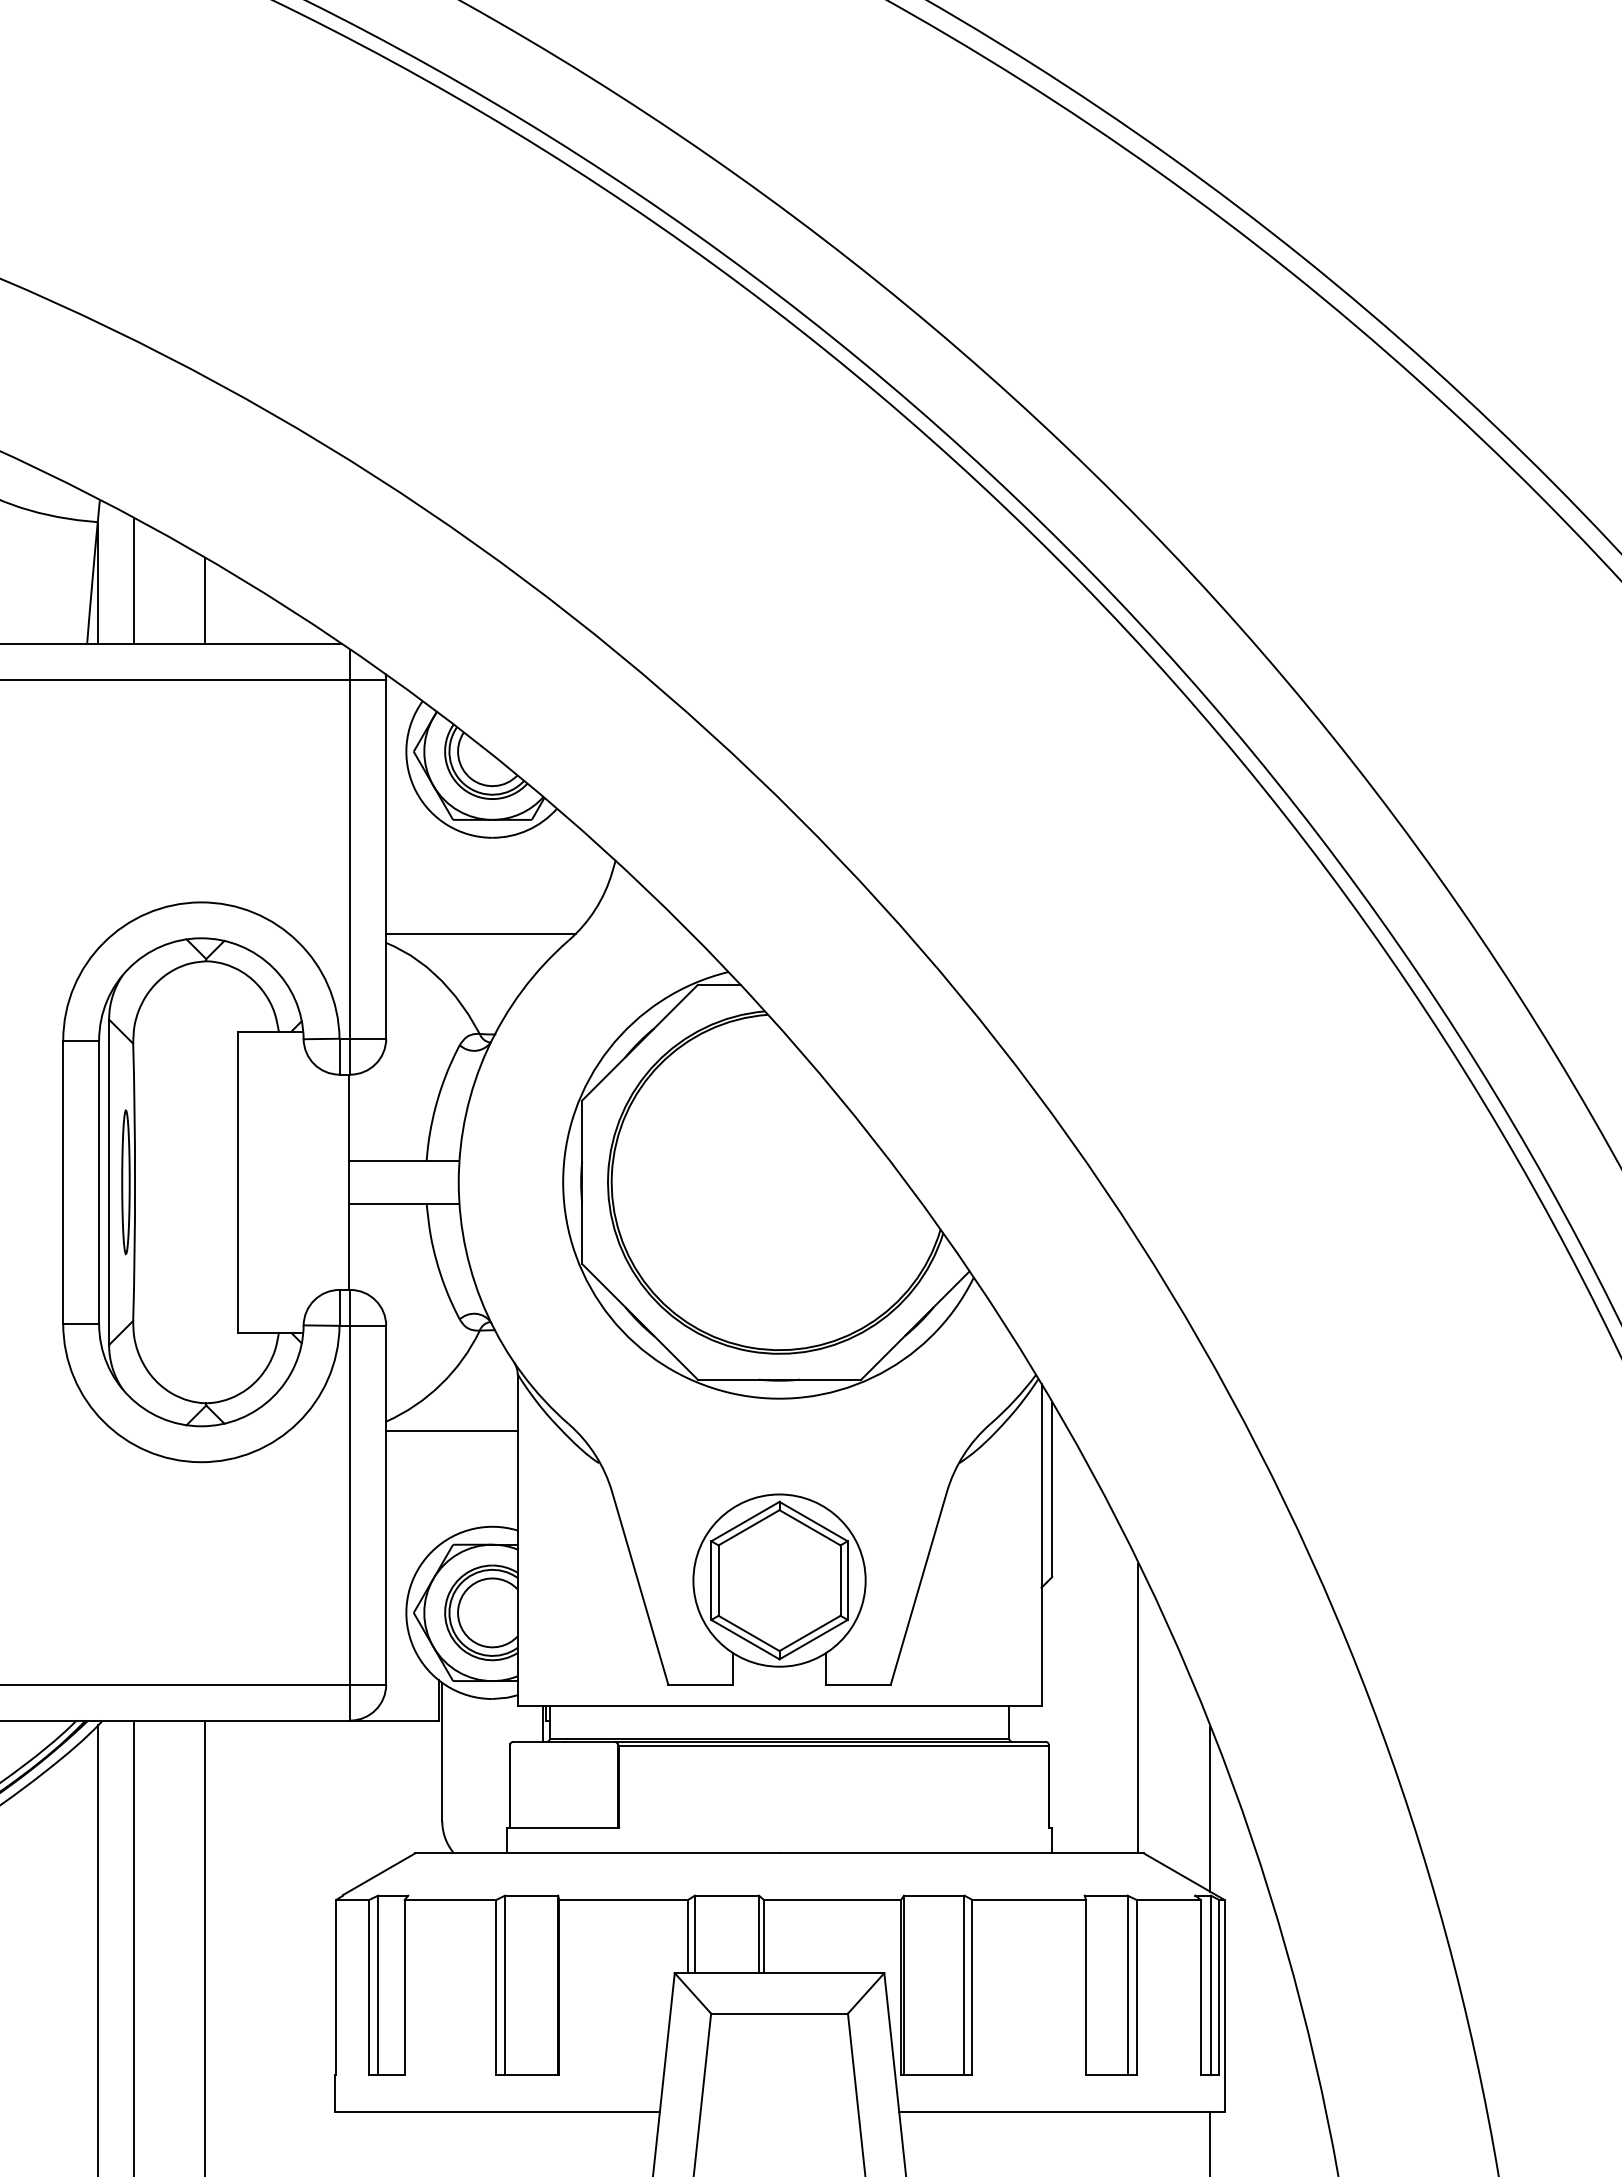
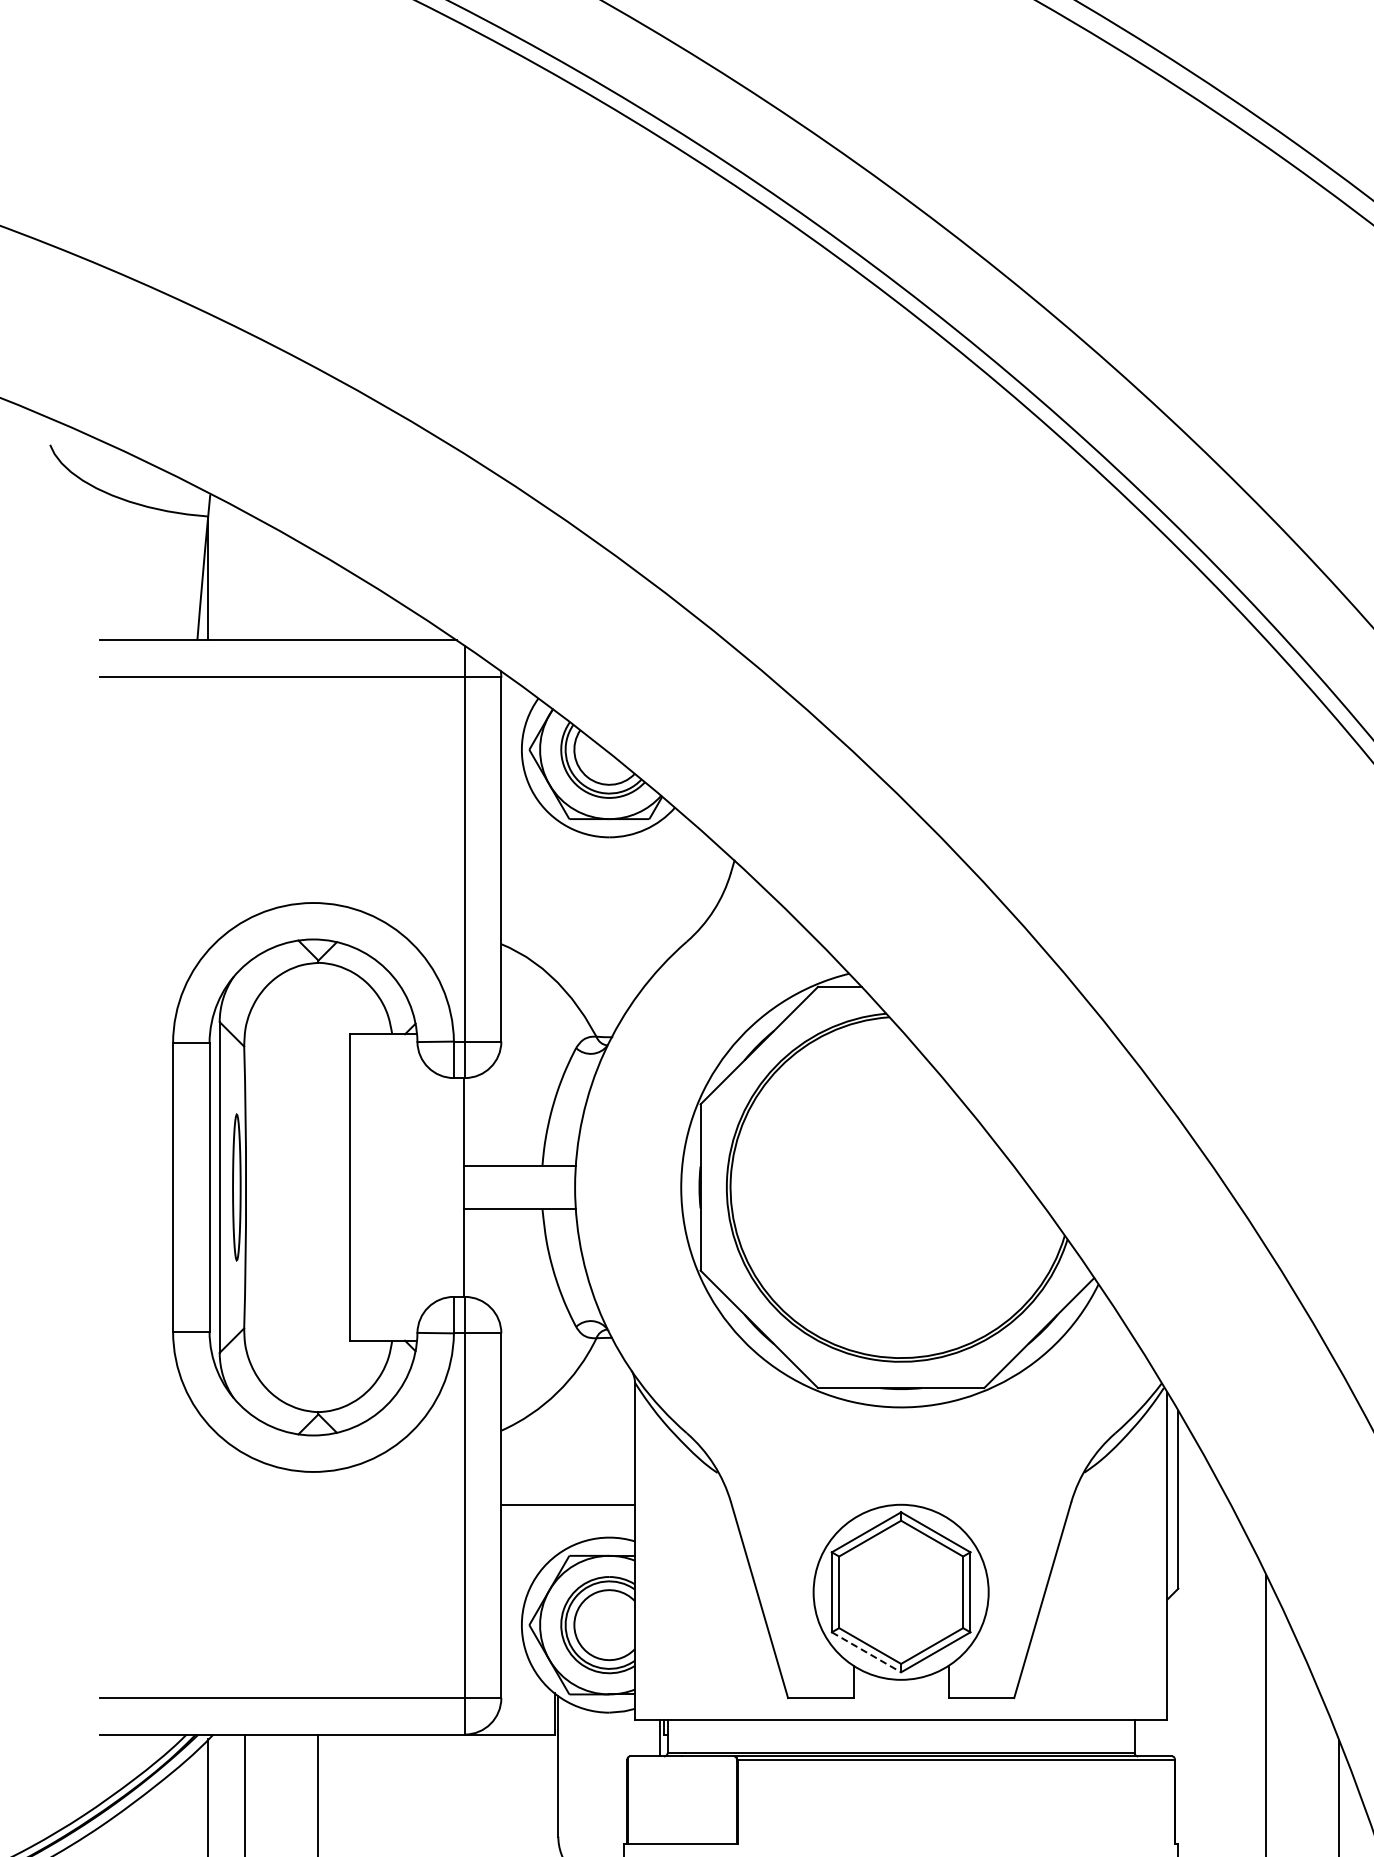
line: (133, 580) -> (244, 575), removed
line: (205, 601) -> (317, 597), removed
line: (480, 933) -> (597, 934), removed
line: (451, 1430) -> (567, 1504), moved
line: (745, 1639) -> (866, 1652), solid -> dashed

